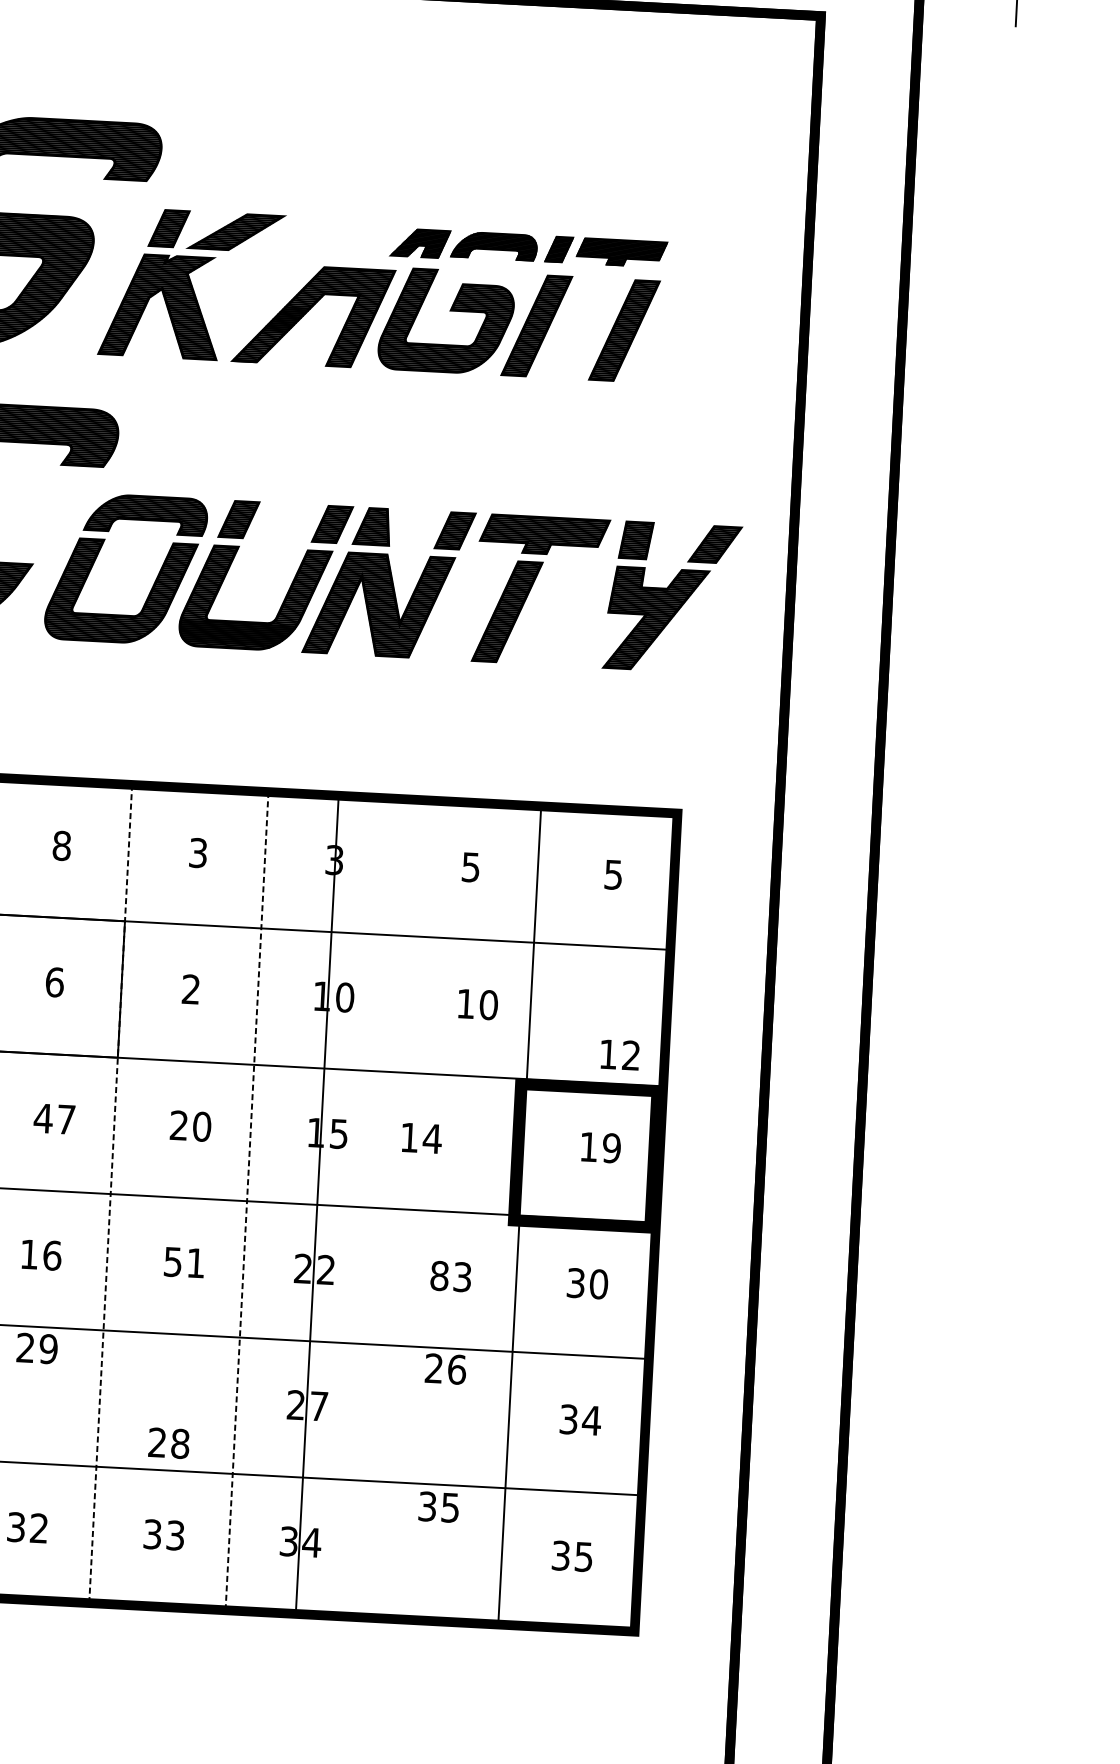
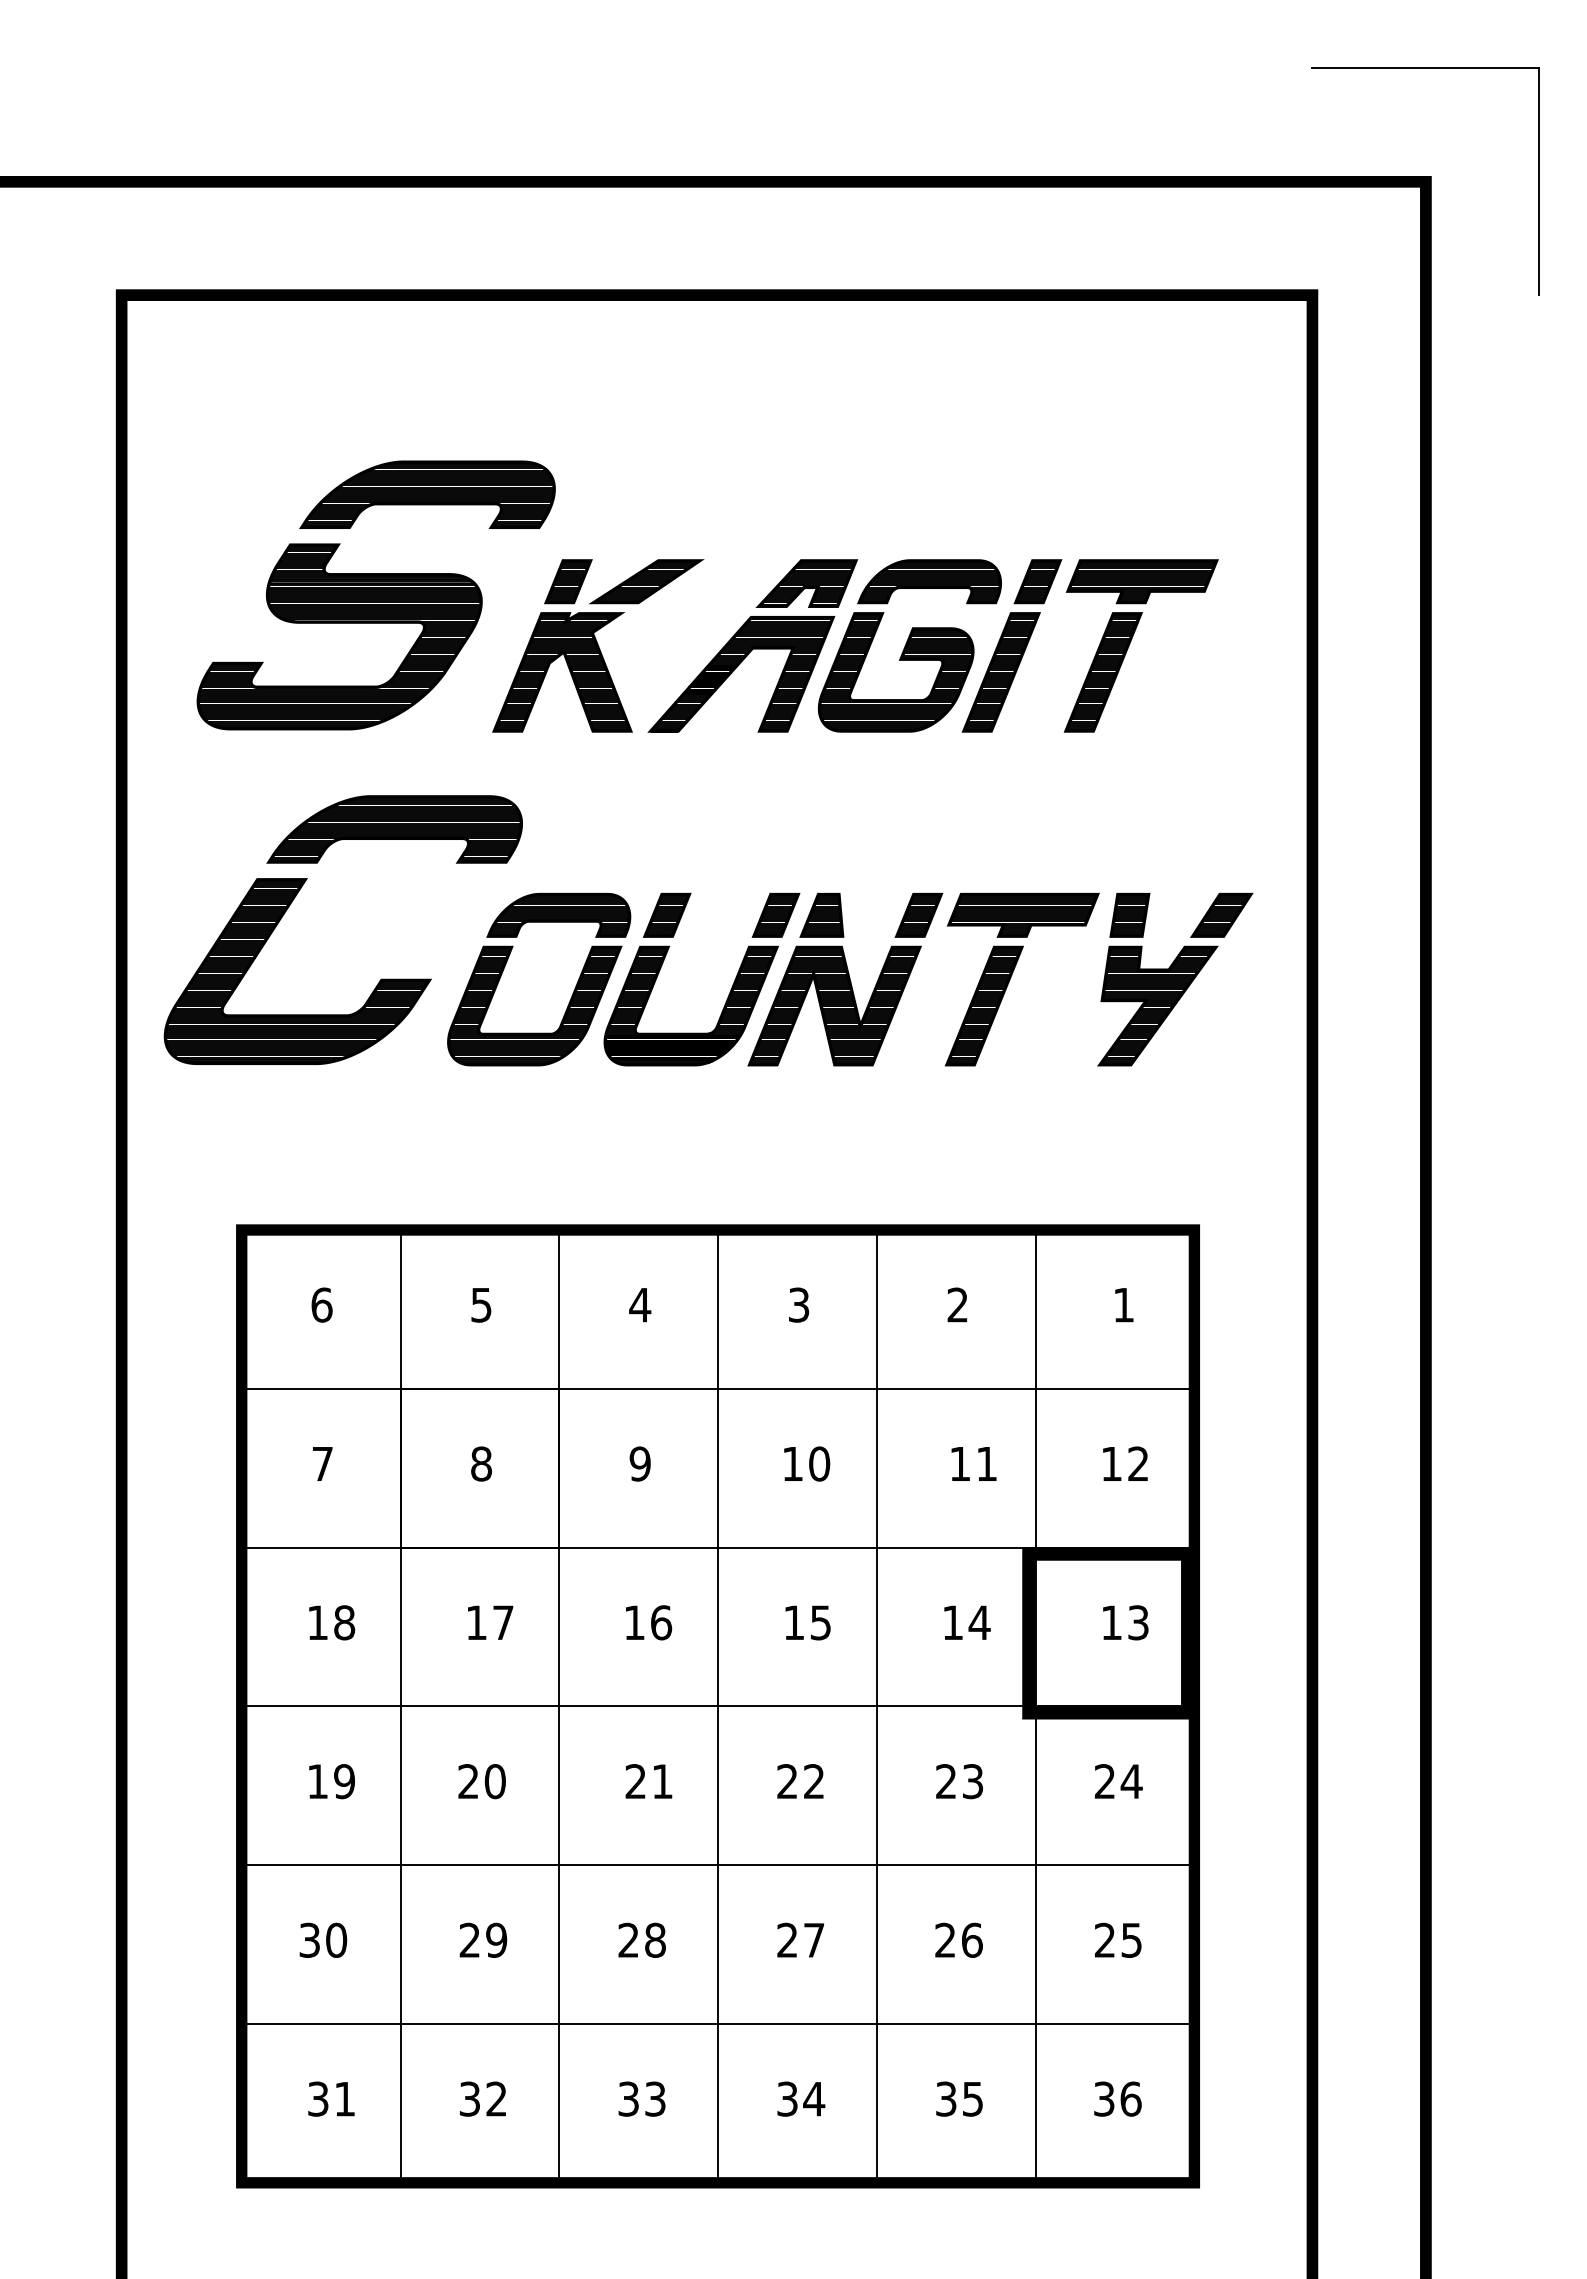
part: (528, 248) -> (986, 583), size x1.43
text: (61, 845) -> (481, 1304), 8 -> 5
text: (198, 852) -> (640, 1304), 3 -> 4
text: (470, 866) -> (957, 1304), 5 -> 2
text: (613, 875) -> (1123, 1305), 5 -> 1
text: (54, 981) -> (481, 1463), 6 -> 8
text: (190, 989) -> (639, 1463), 2 -> 9
text: (488, 1004) -> (986, 1463), 10 -> 11
text: (620, 1054) -> (1125, 1463), moved
text: (43, 1118) -> (476, 1622), 47 -> 17
text: (191, 1125) -> (648, 1622), 20 -> 16
text: (422, 1138) -> (967, 1622), moved
text: (611, 1148) -> (1138, 1622), 19 -> 13
line: (110, 1193) -> (559, 1705), dashed -> solid
line: (247, 1200) -> (718, 1705), dashed -> solid
line: (316, 1204) -> (876, 1706), moved
text: (41, 1255) -> (482, 1781), 16 -> 20
text: (172, 1261) -> (635, 1781), 51 -> 21
text: (439, 1275) -> (946, 1781), 83 -> 23
text: (587, 1283) -> (1118, 1781), 30 -> 24
text: (37, 1347) -> (483, 1939), moved
text: (445, 1368) -> (958, 1939), moved
text: (580, 1420) -> (1118, 1940), 34 -> 25
text: (168, 1442) -> (641, 1939), moved
text: (438, 1506) -> (959, 2098), moved
text: (583, 1556) -> (1130, 2098), 35 -> 36

